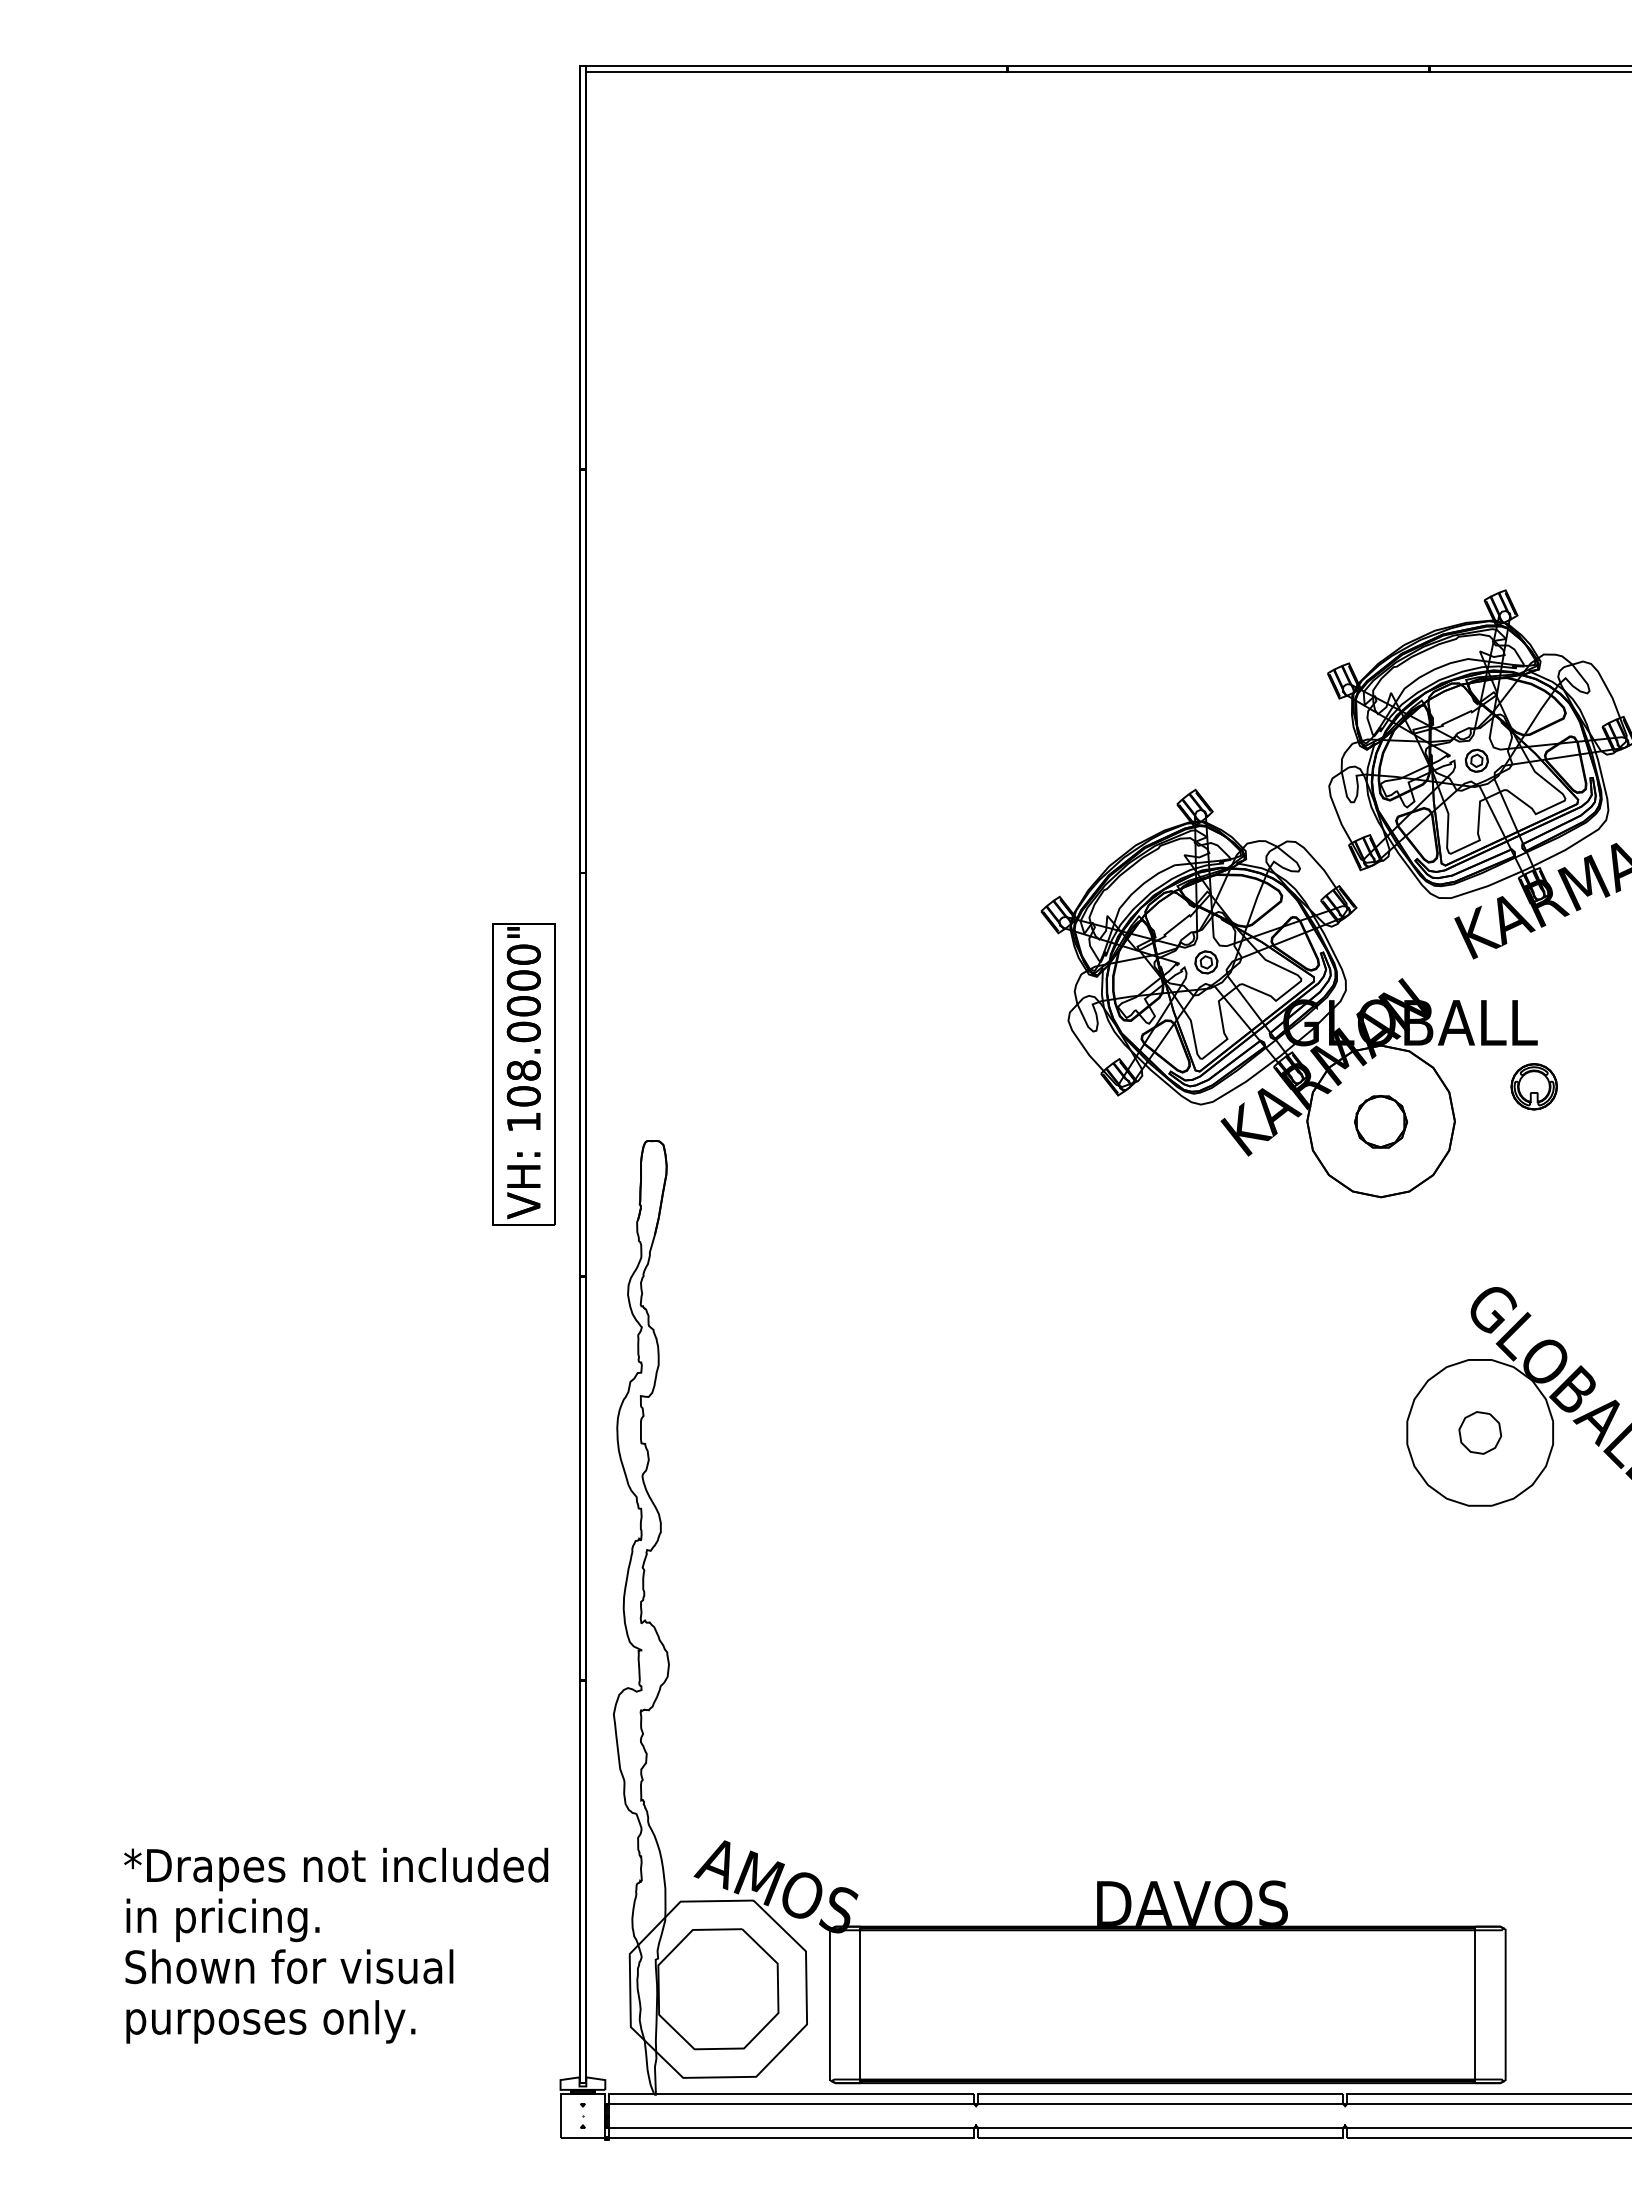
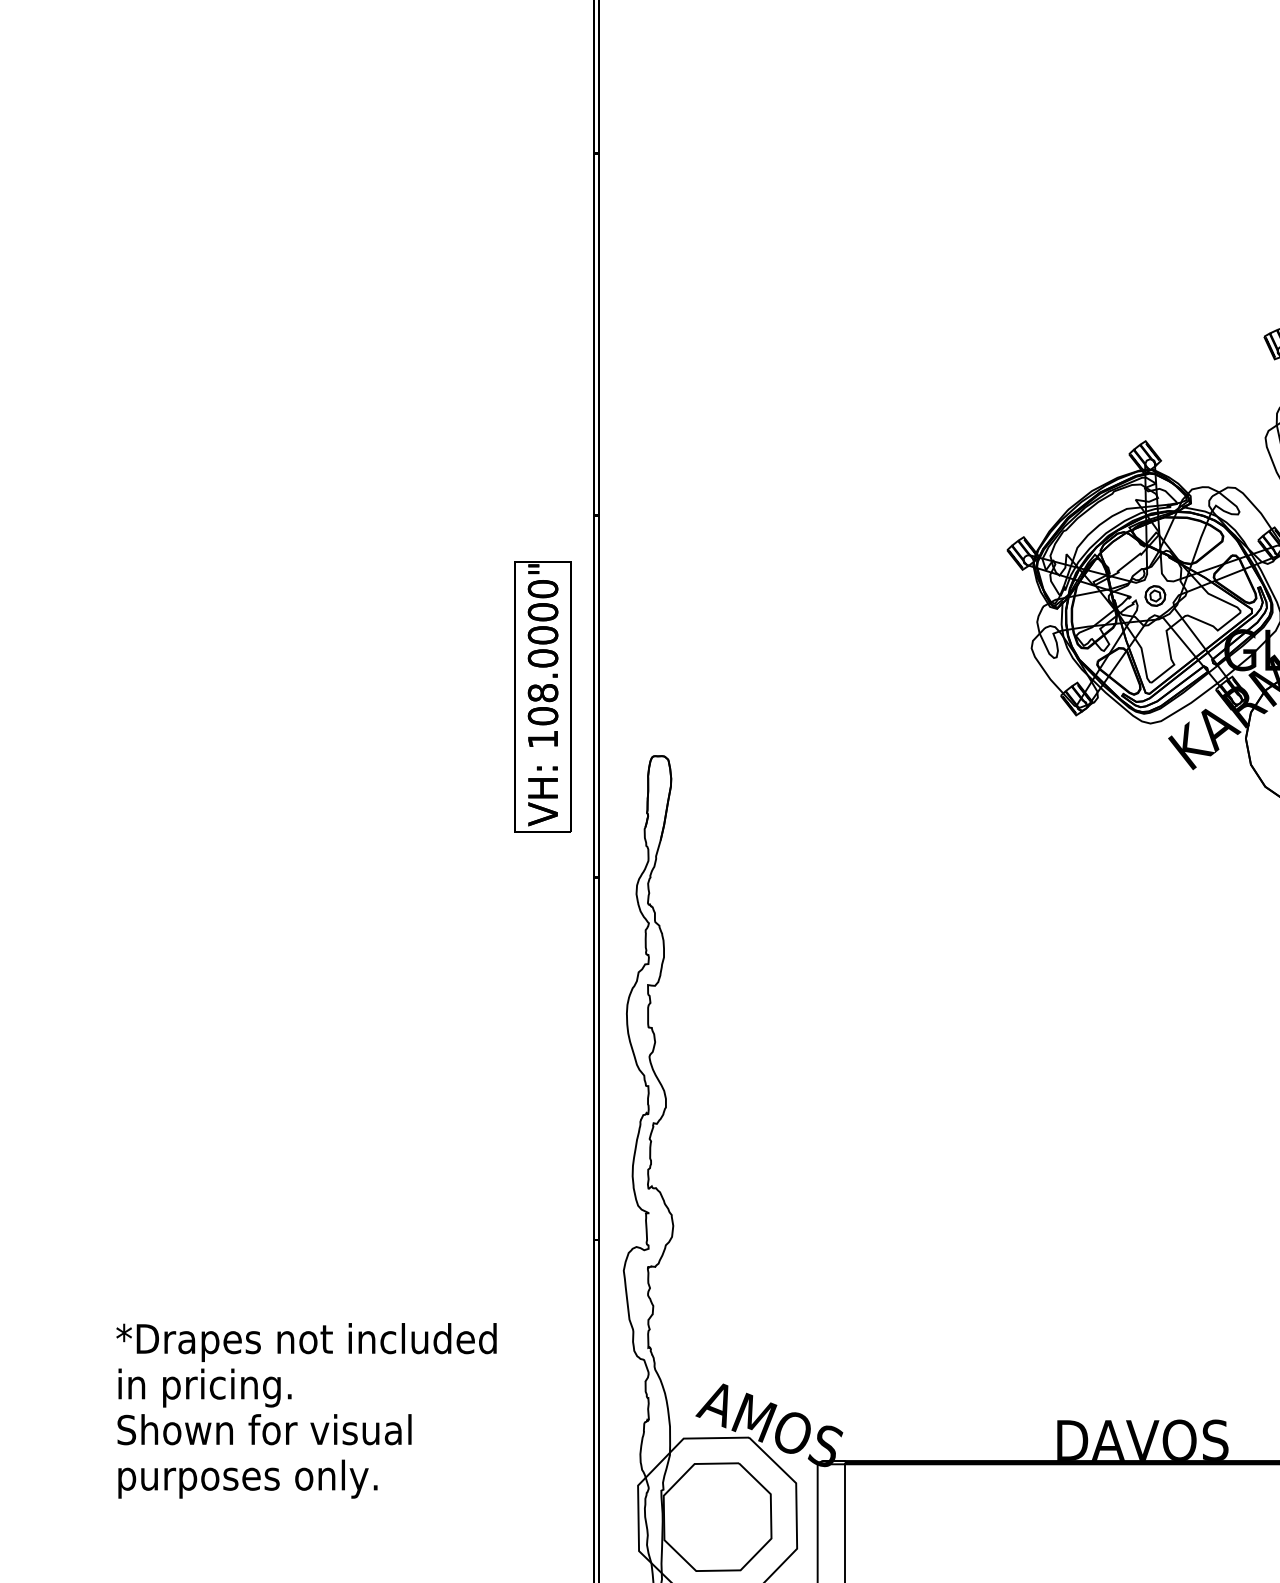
text: (336, 1945) -> (306, 1410), moved

